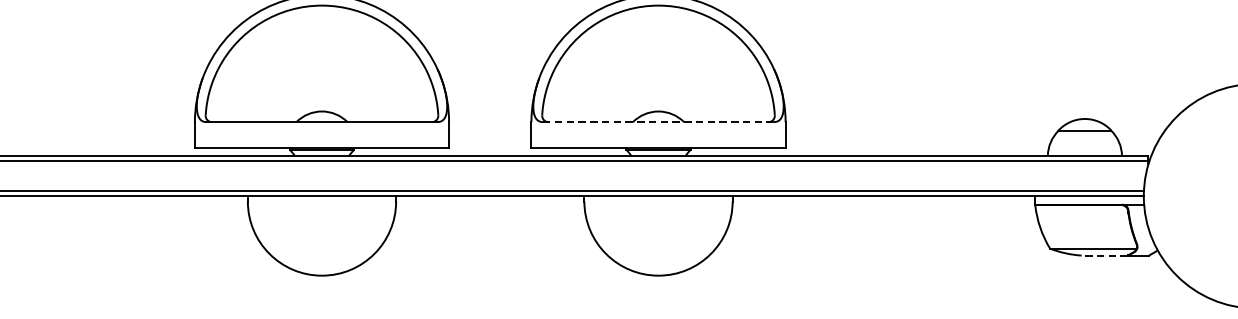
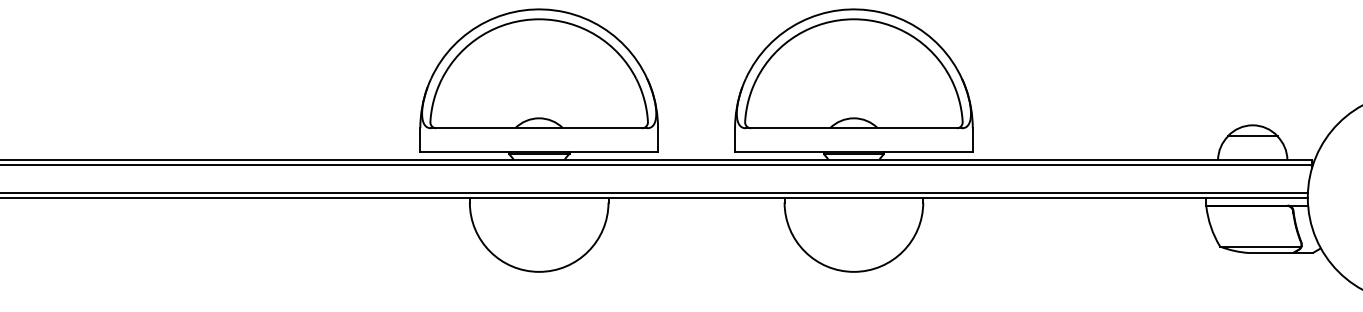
line: (659, 122) -> (854, 128), dashed -> solid
line: (1104, 256) -> (1271, 253), dashed -> solid

